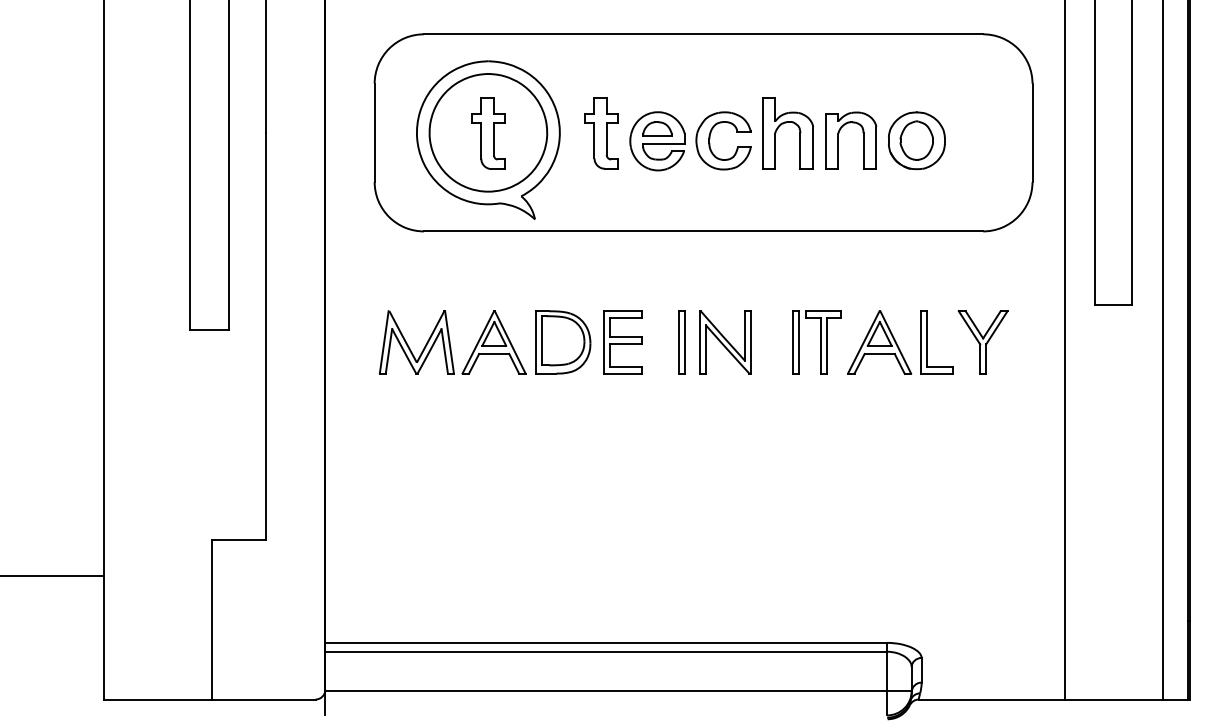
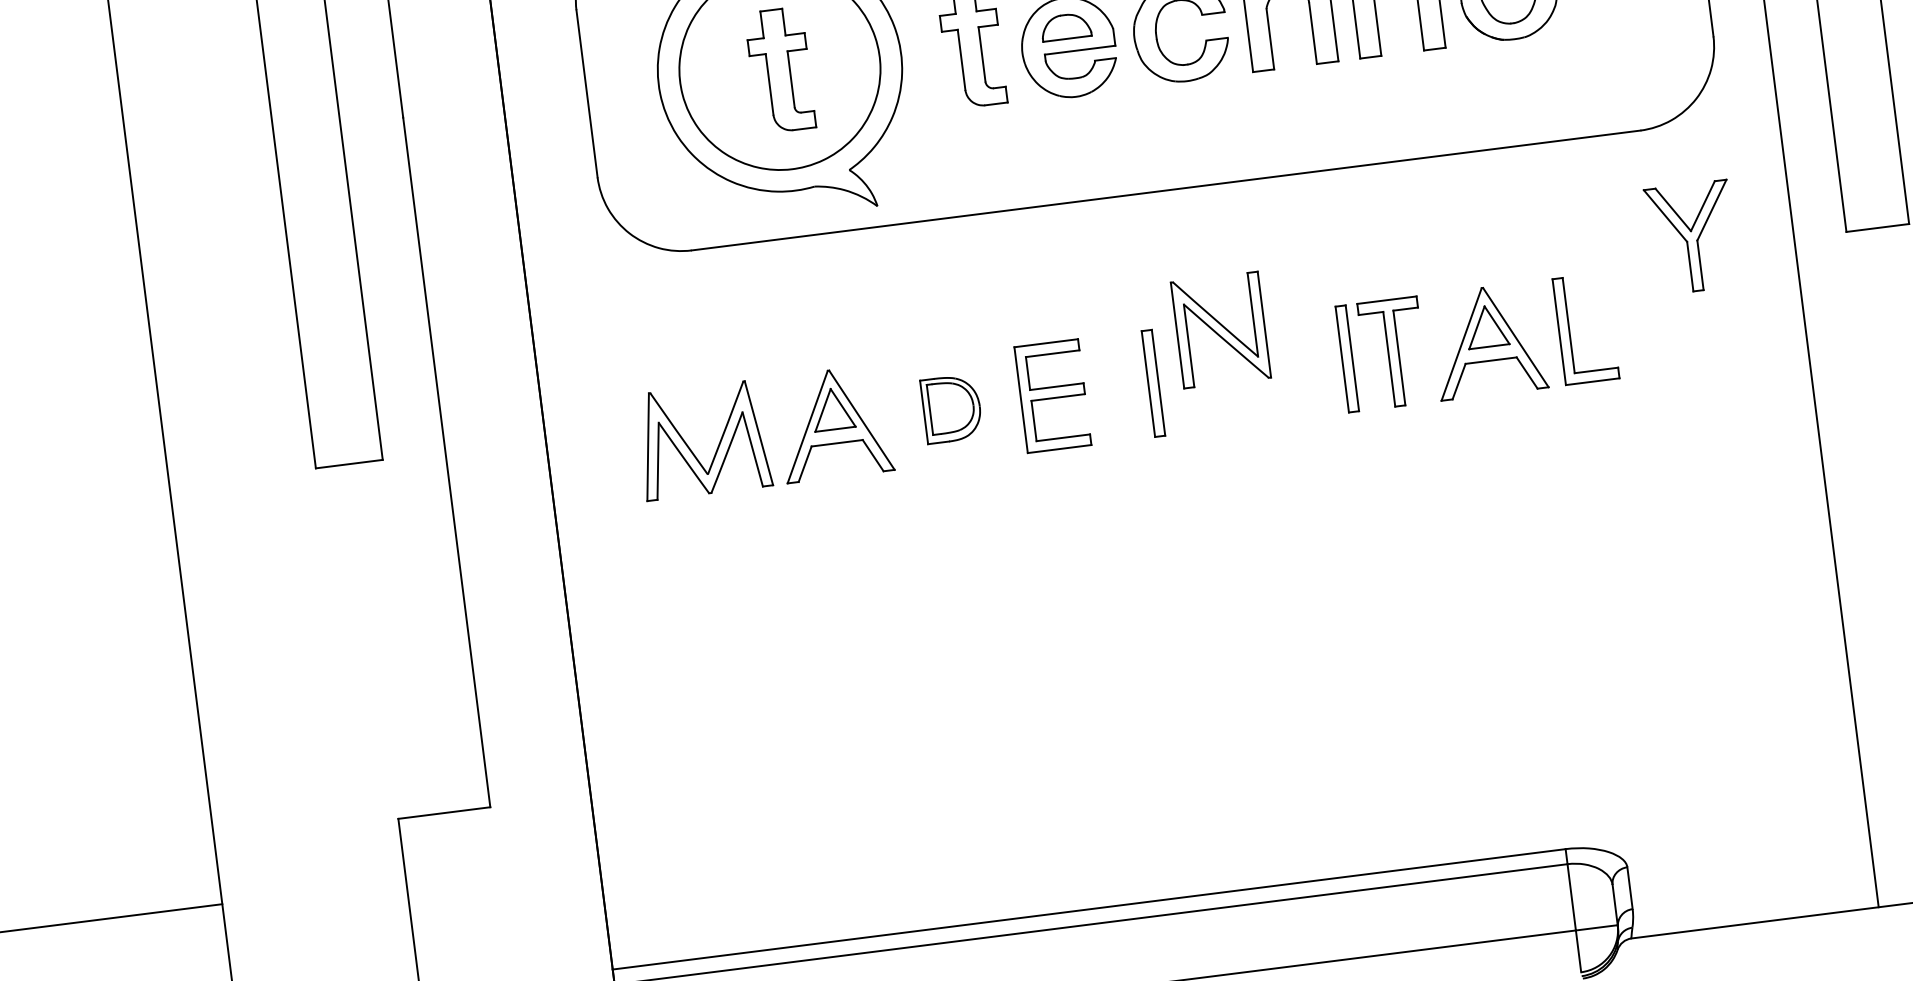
part: (563, 342) -> (952, 408), size x0.6
part: (725, 342) -> (1221, 330), moved
part: (982, 342) -> (1690, 238), moved

